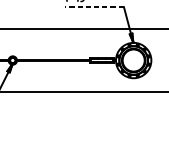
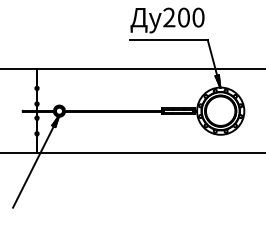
line: (94, 7) -> (168, 40), dashed -> solid

